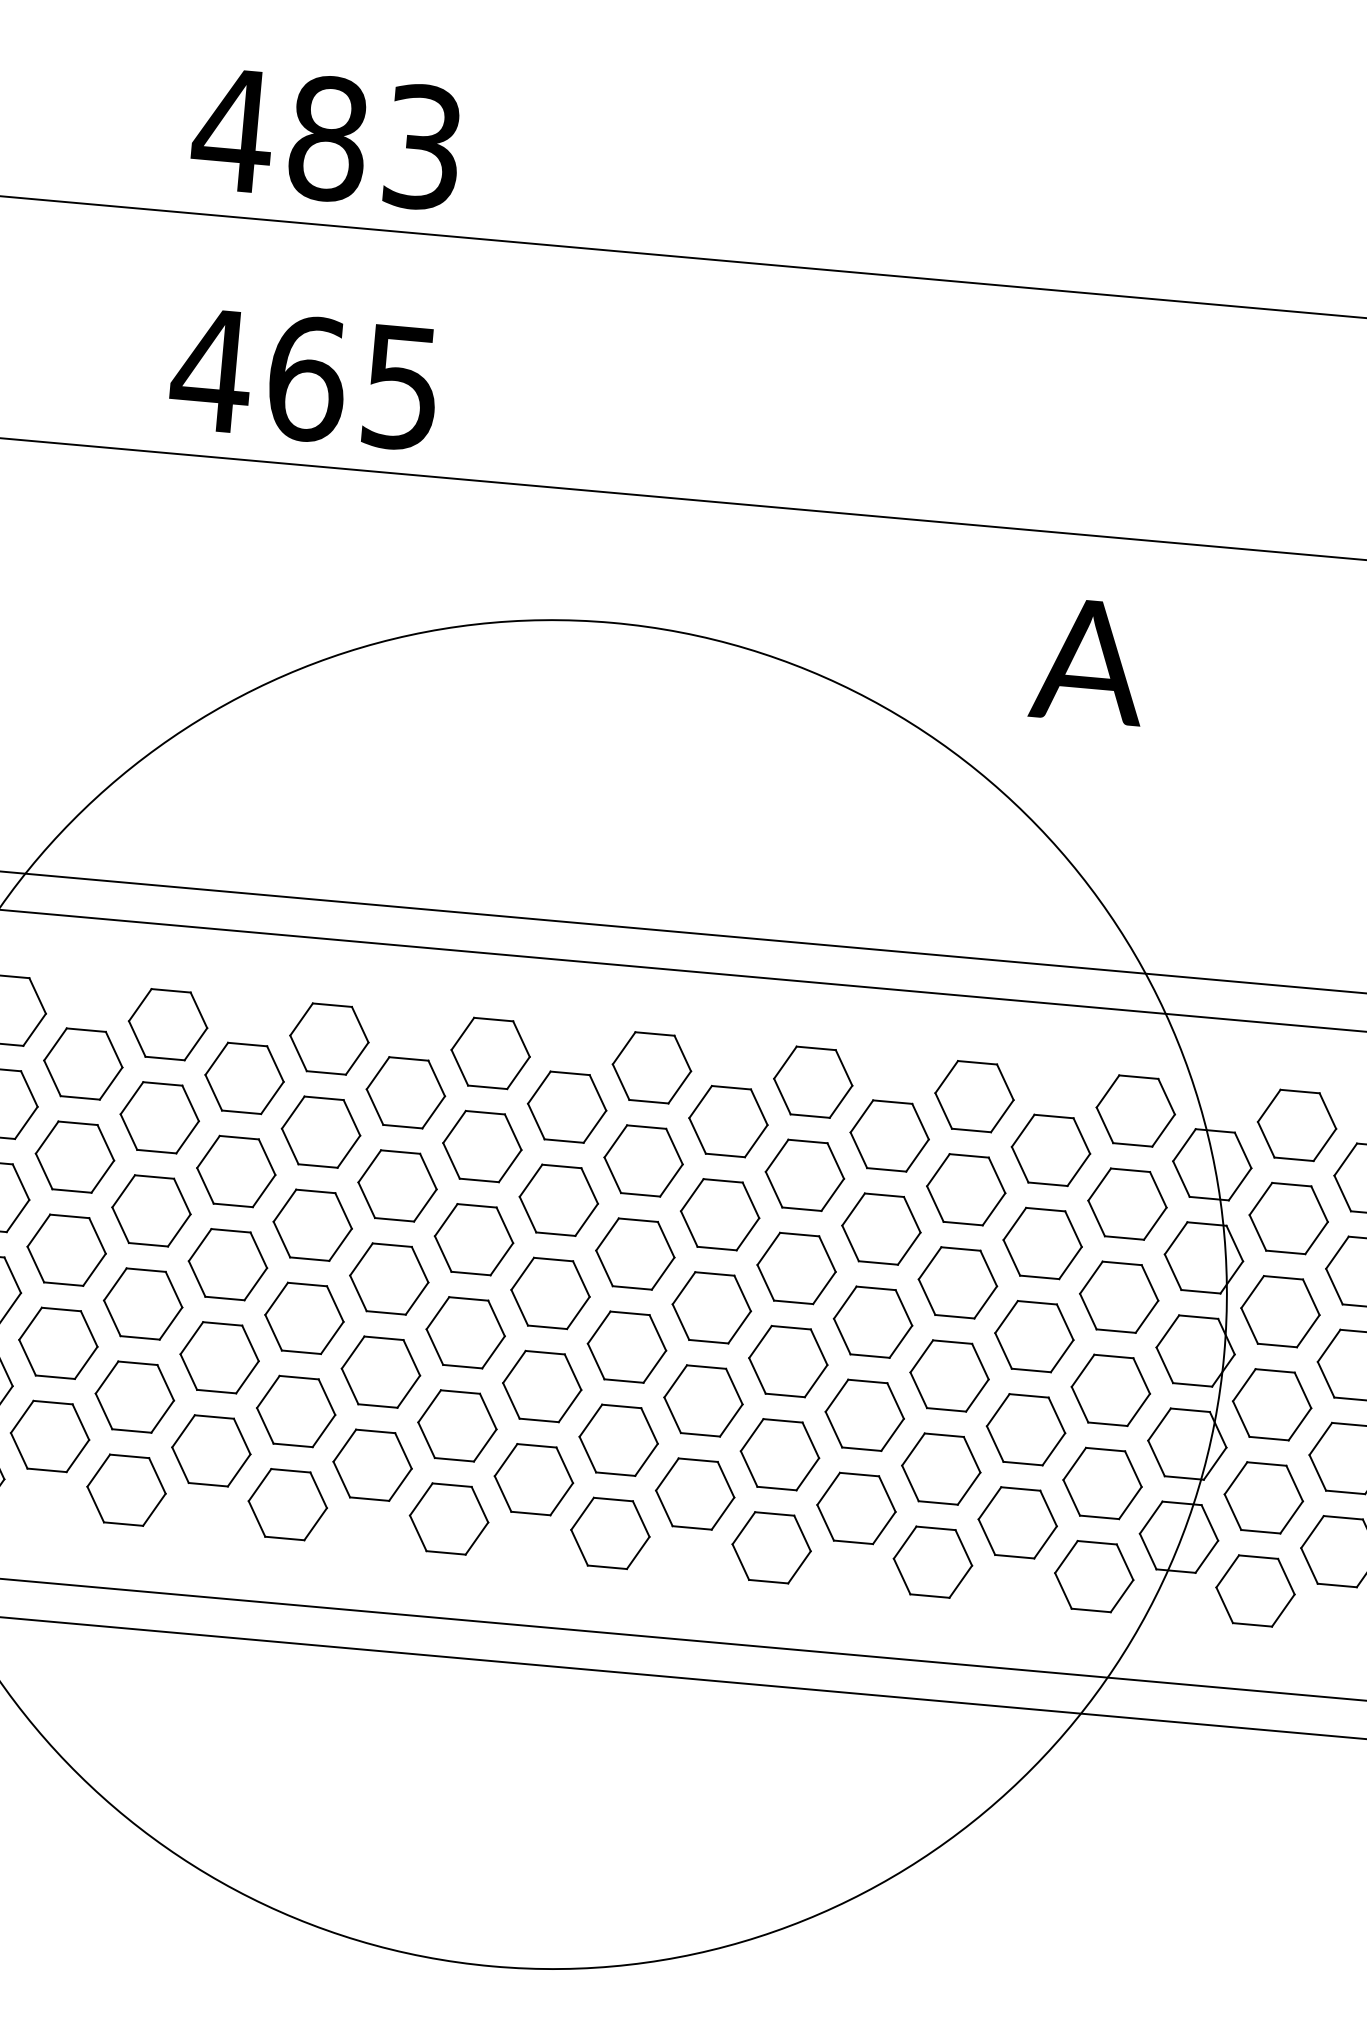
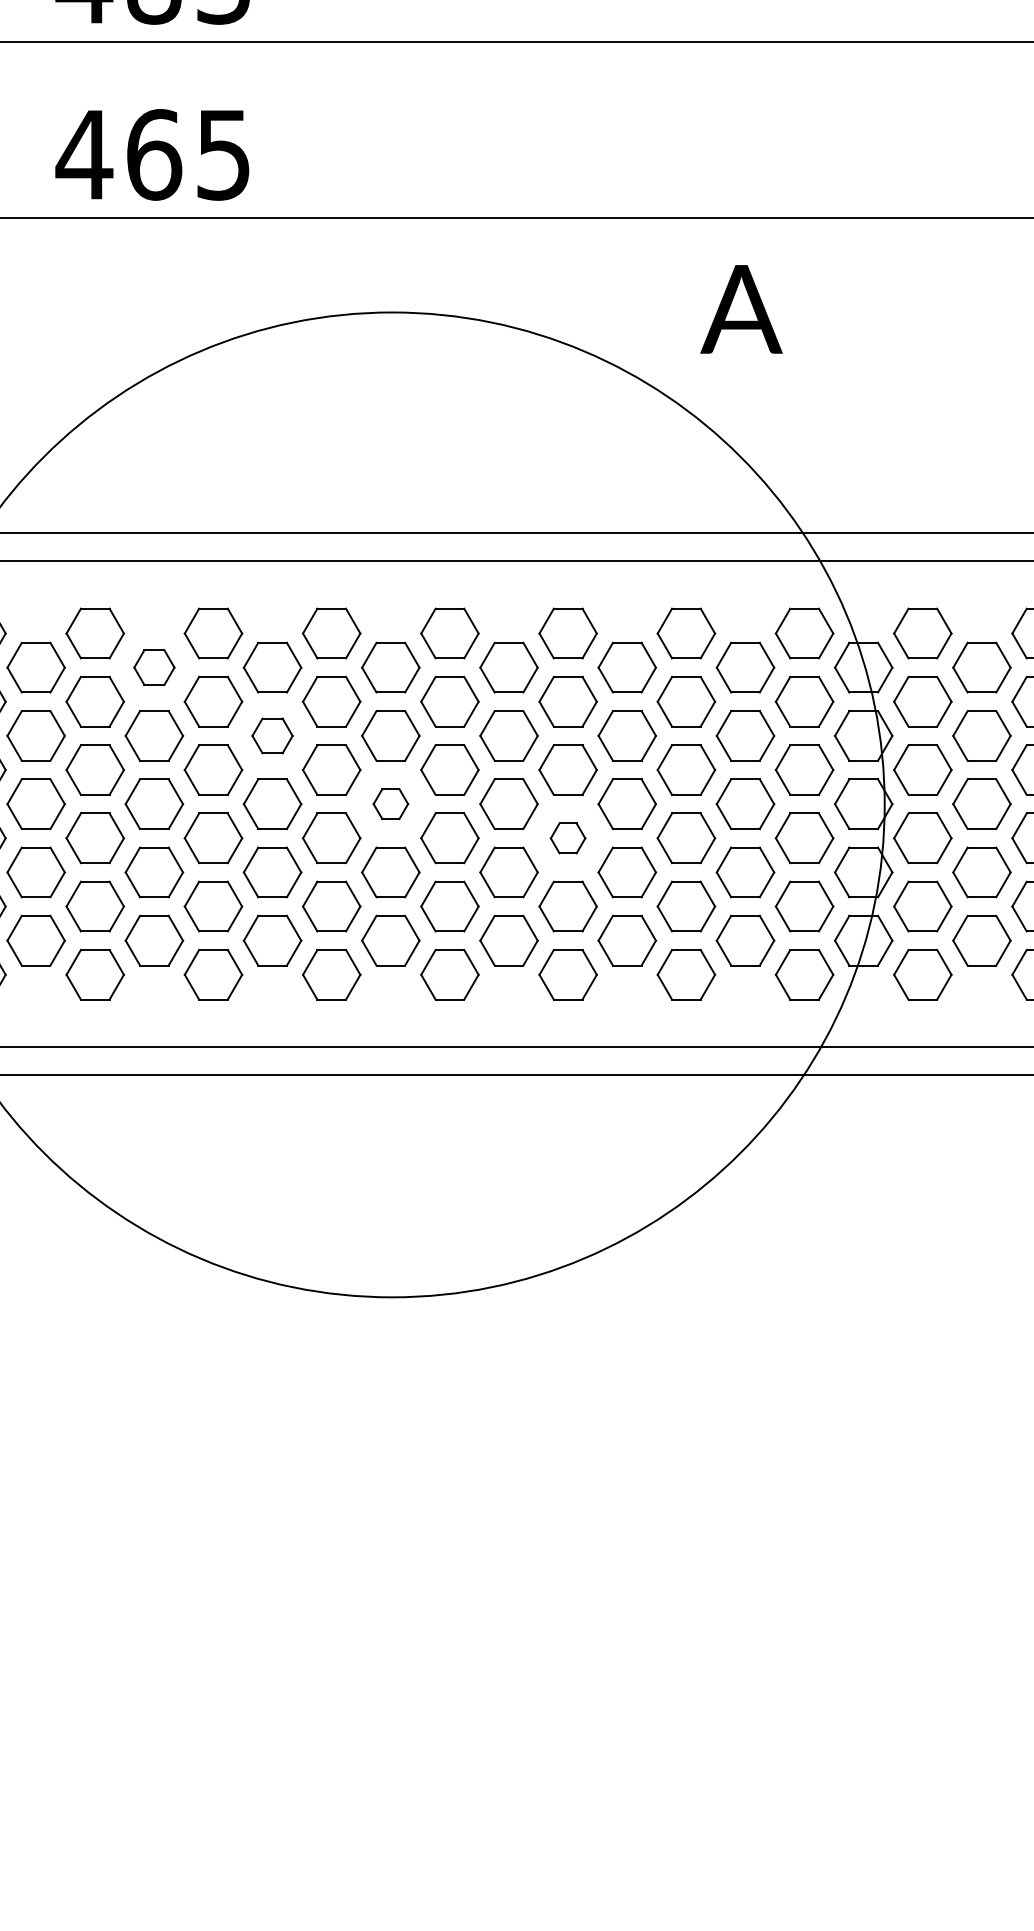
part: (244, 1078) -> (154, 667), size x0.7
part: (397, 1185) -> (272, 735), size x0.7
part: (550, 1292) -> (390, 803), size x0.6
part: (787, 1361) -> (567, 838), size x0.6

